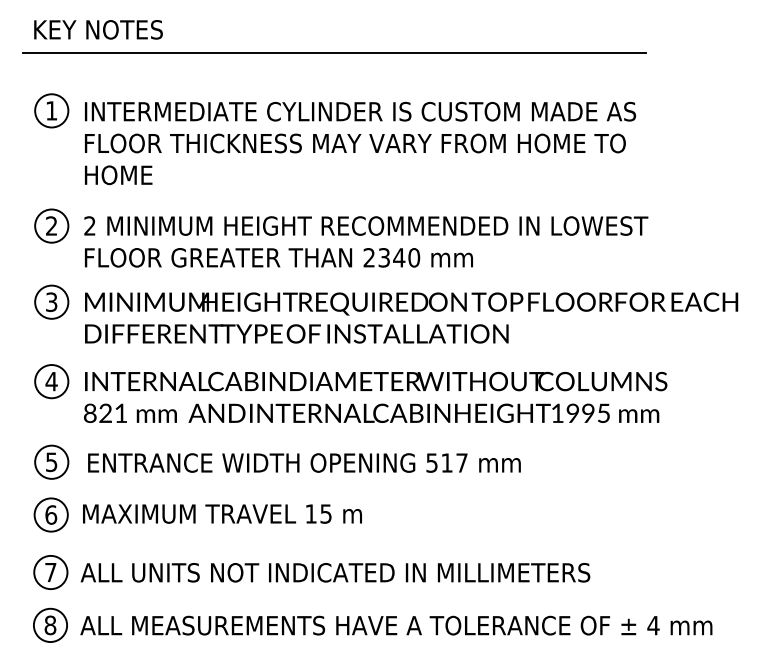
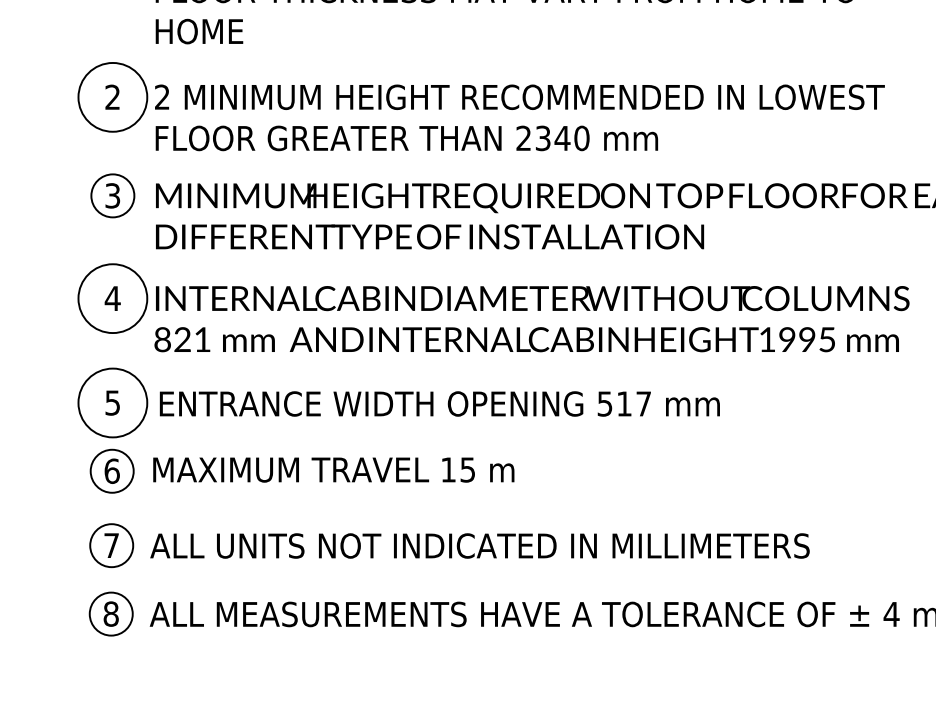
circle: (51, 225) -> (112, 96), size x1.6
circle: (51, 381) -> (112, 298), size x1.6
circle: (51, 461) -> (112, 402), size x1.6

